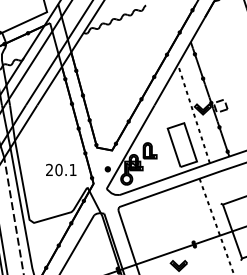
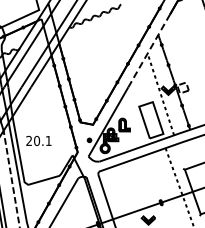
line: (180, 60) -> (149, 50), solid -> dashed
text: (60, 169) -> (38, 140), moved

